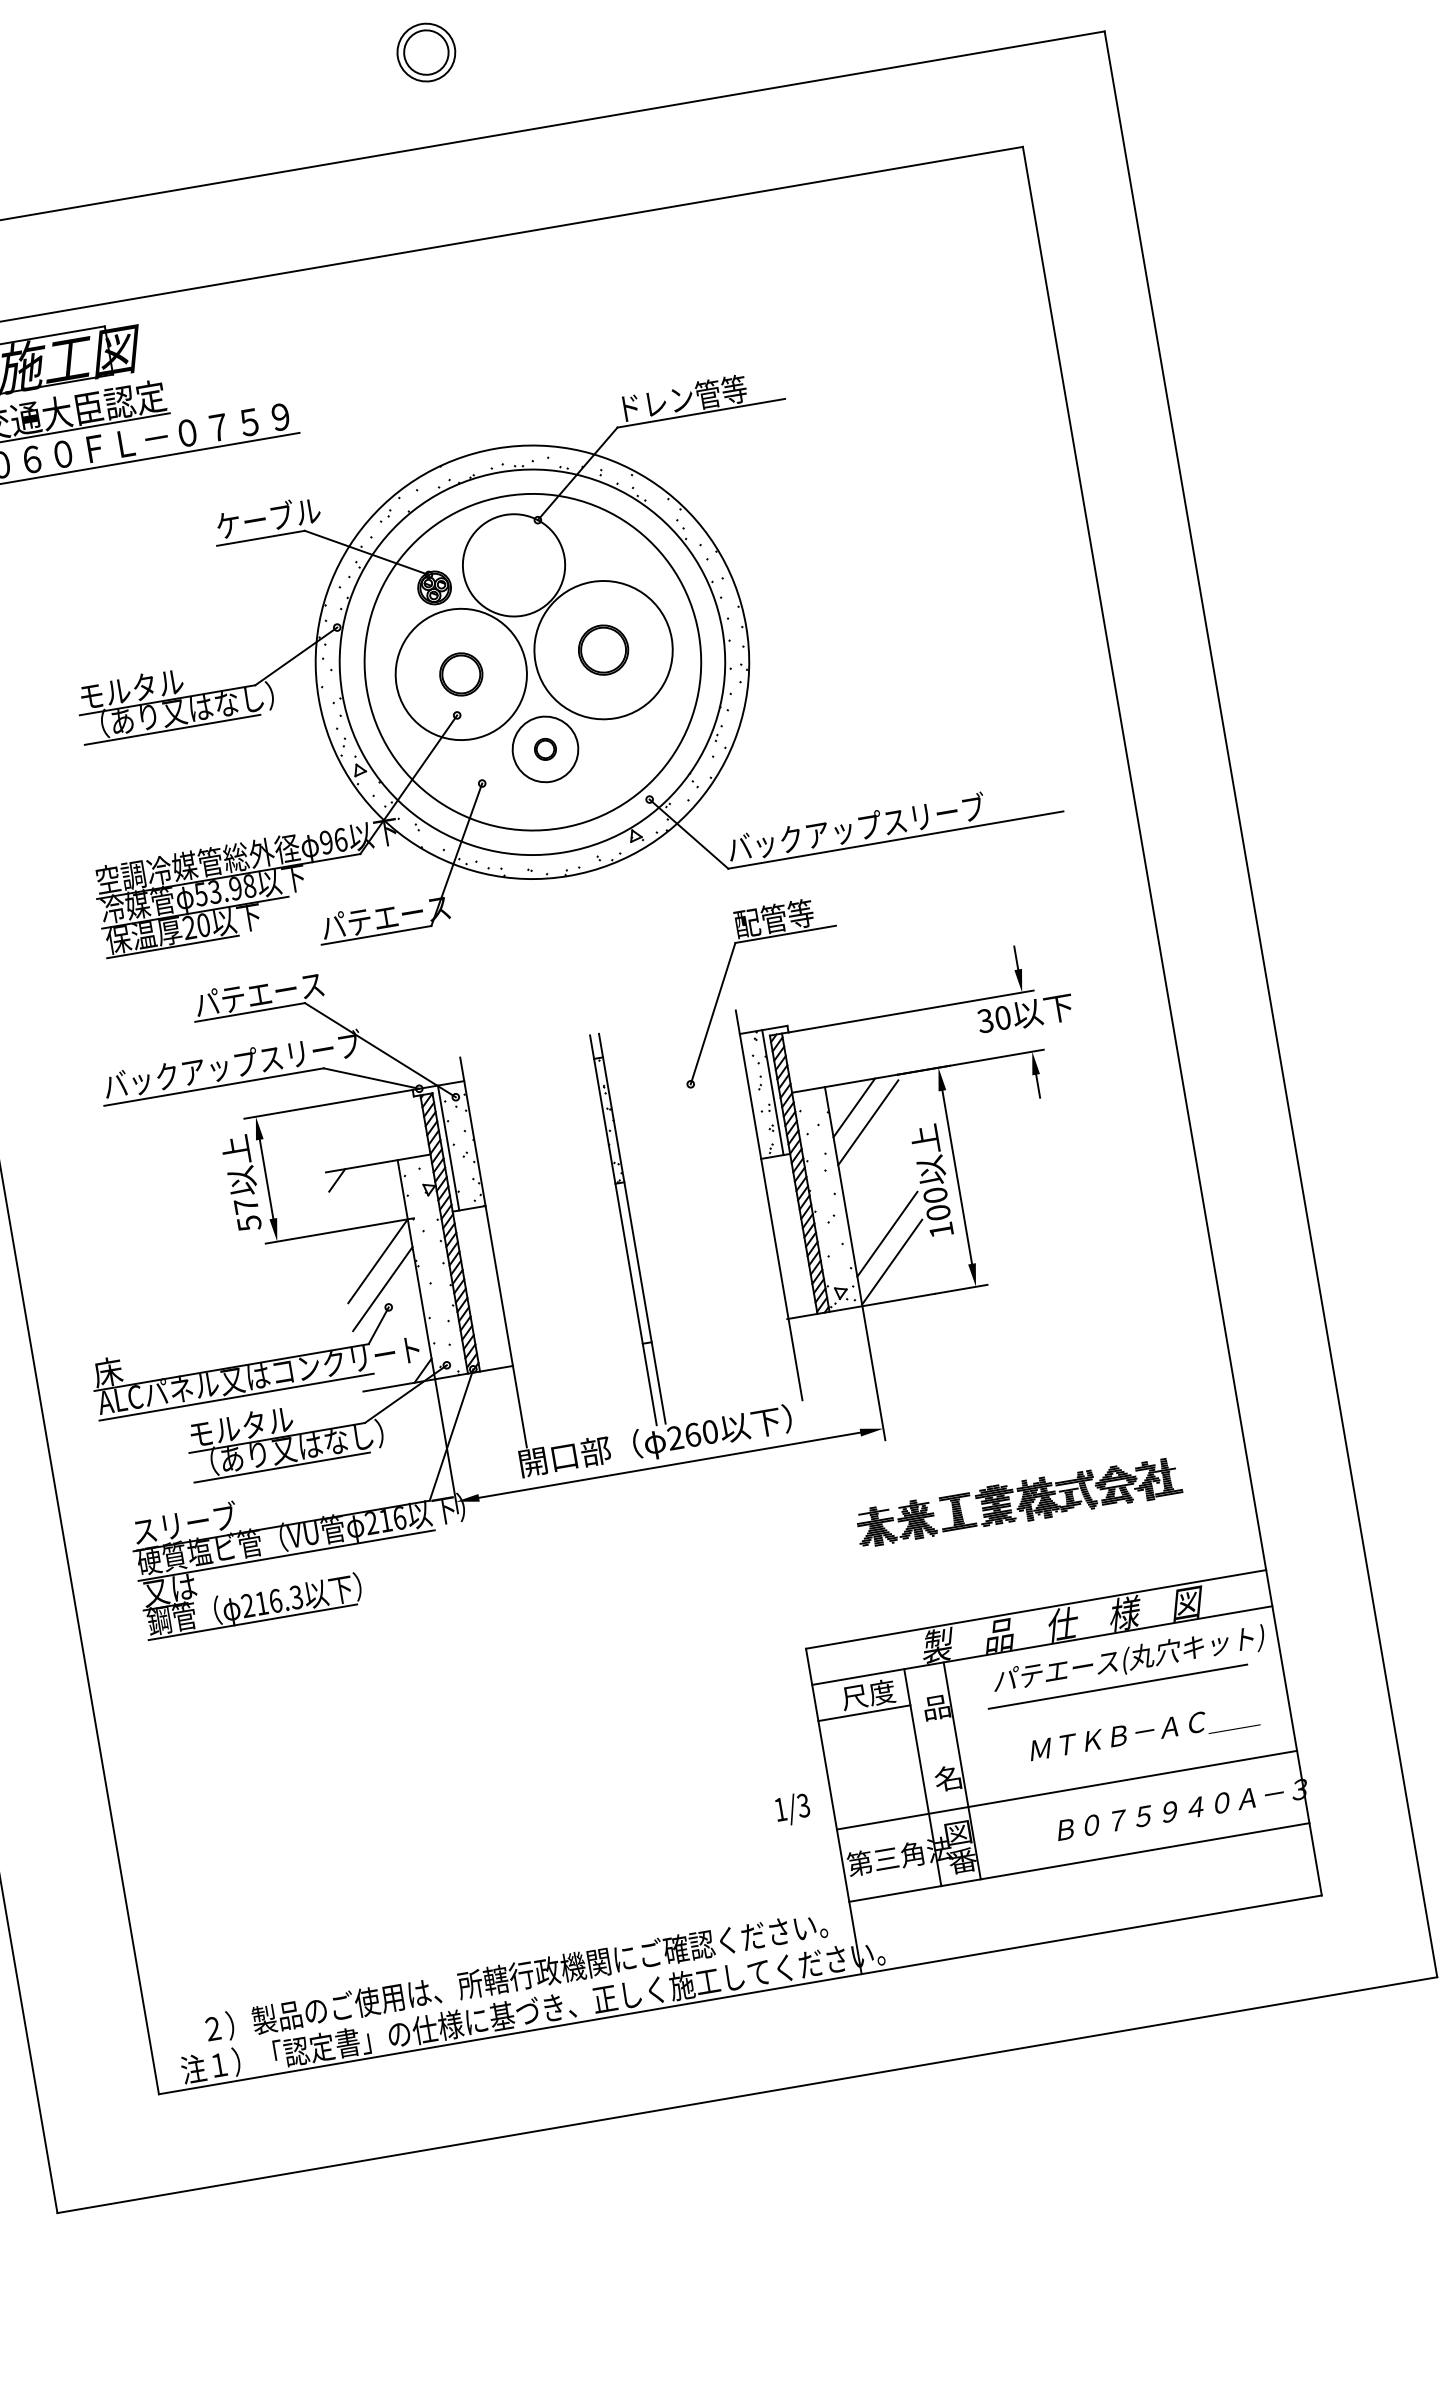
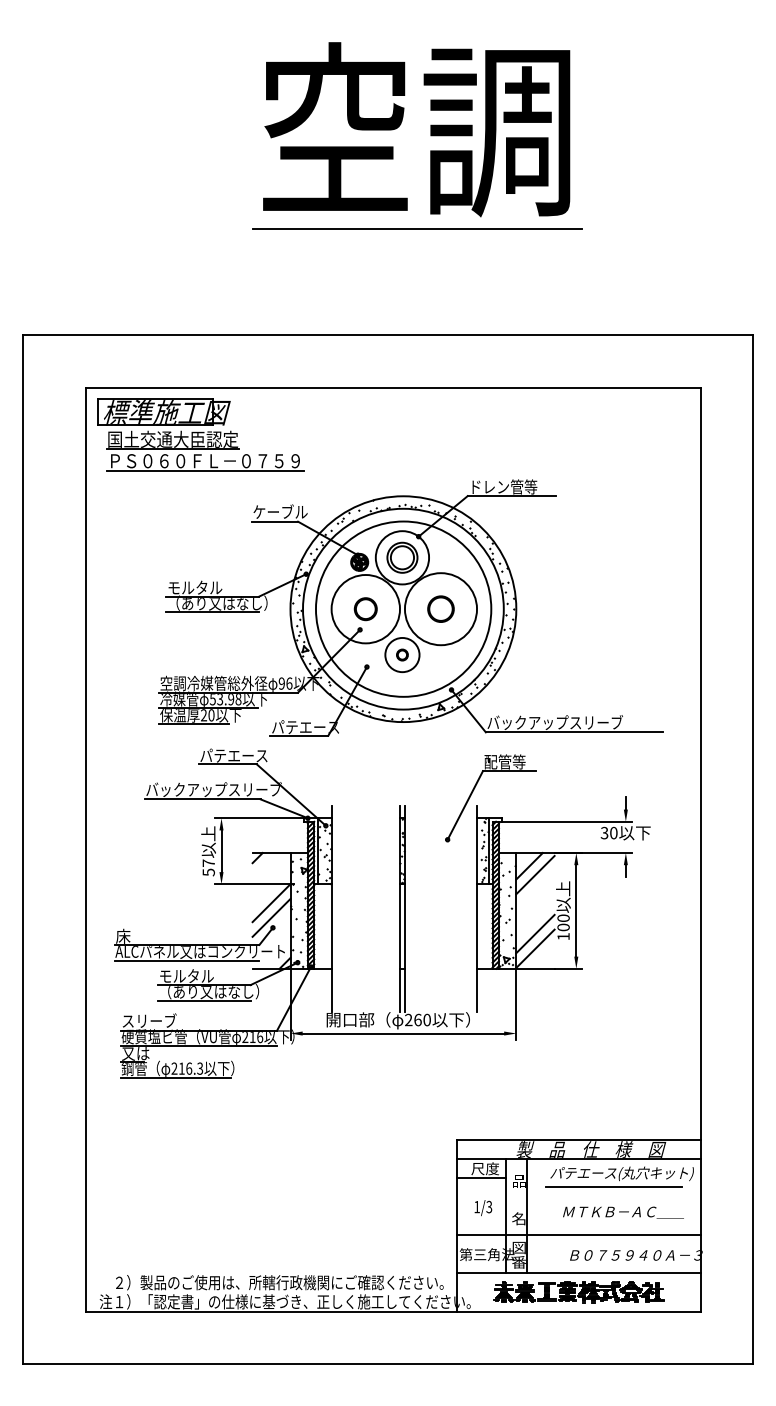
part: (426, 52) -> (402, 557), moved
part: (1017, 1503) -> (578, 1292), moved
text: (793, 1810) -> (483, 1208), moved

